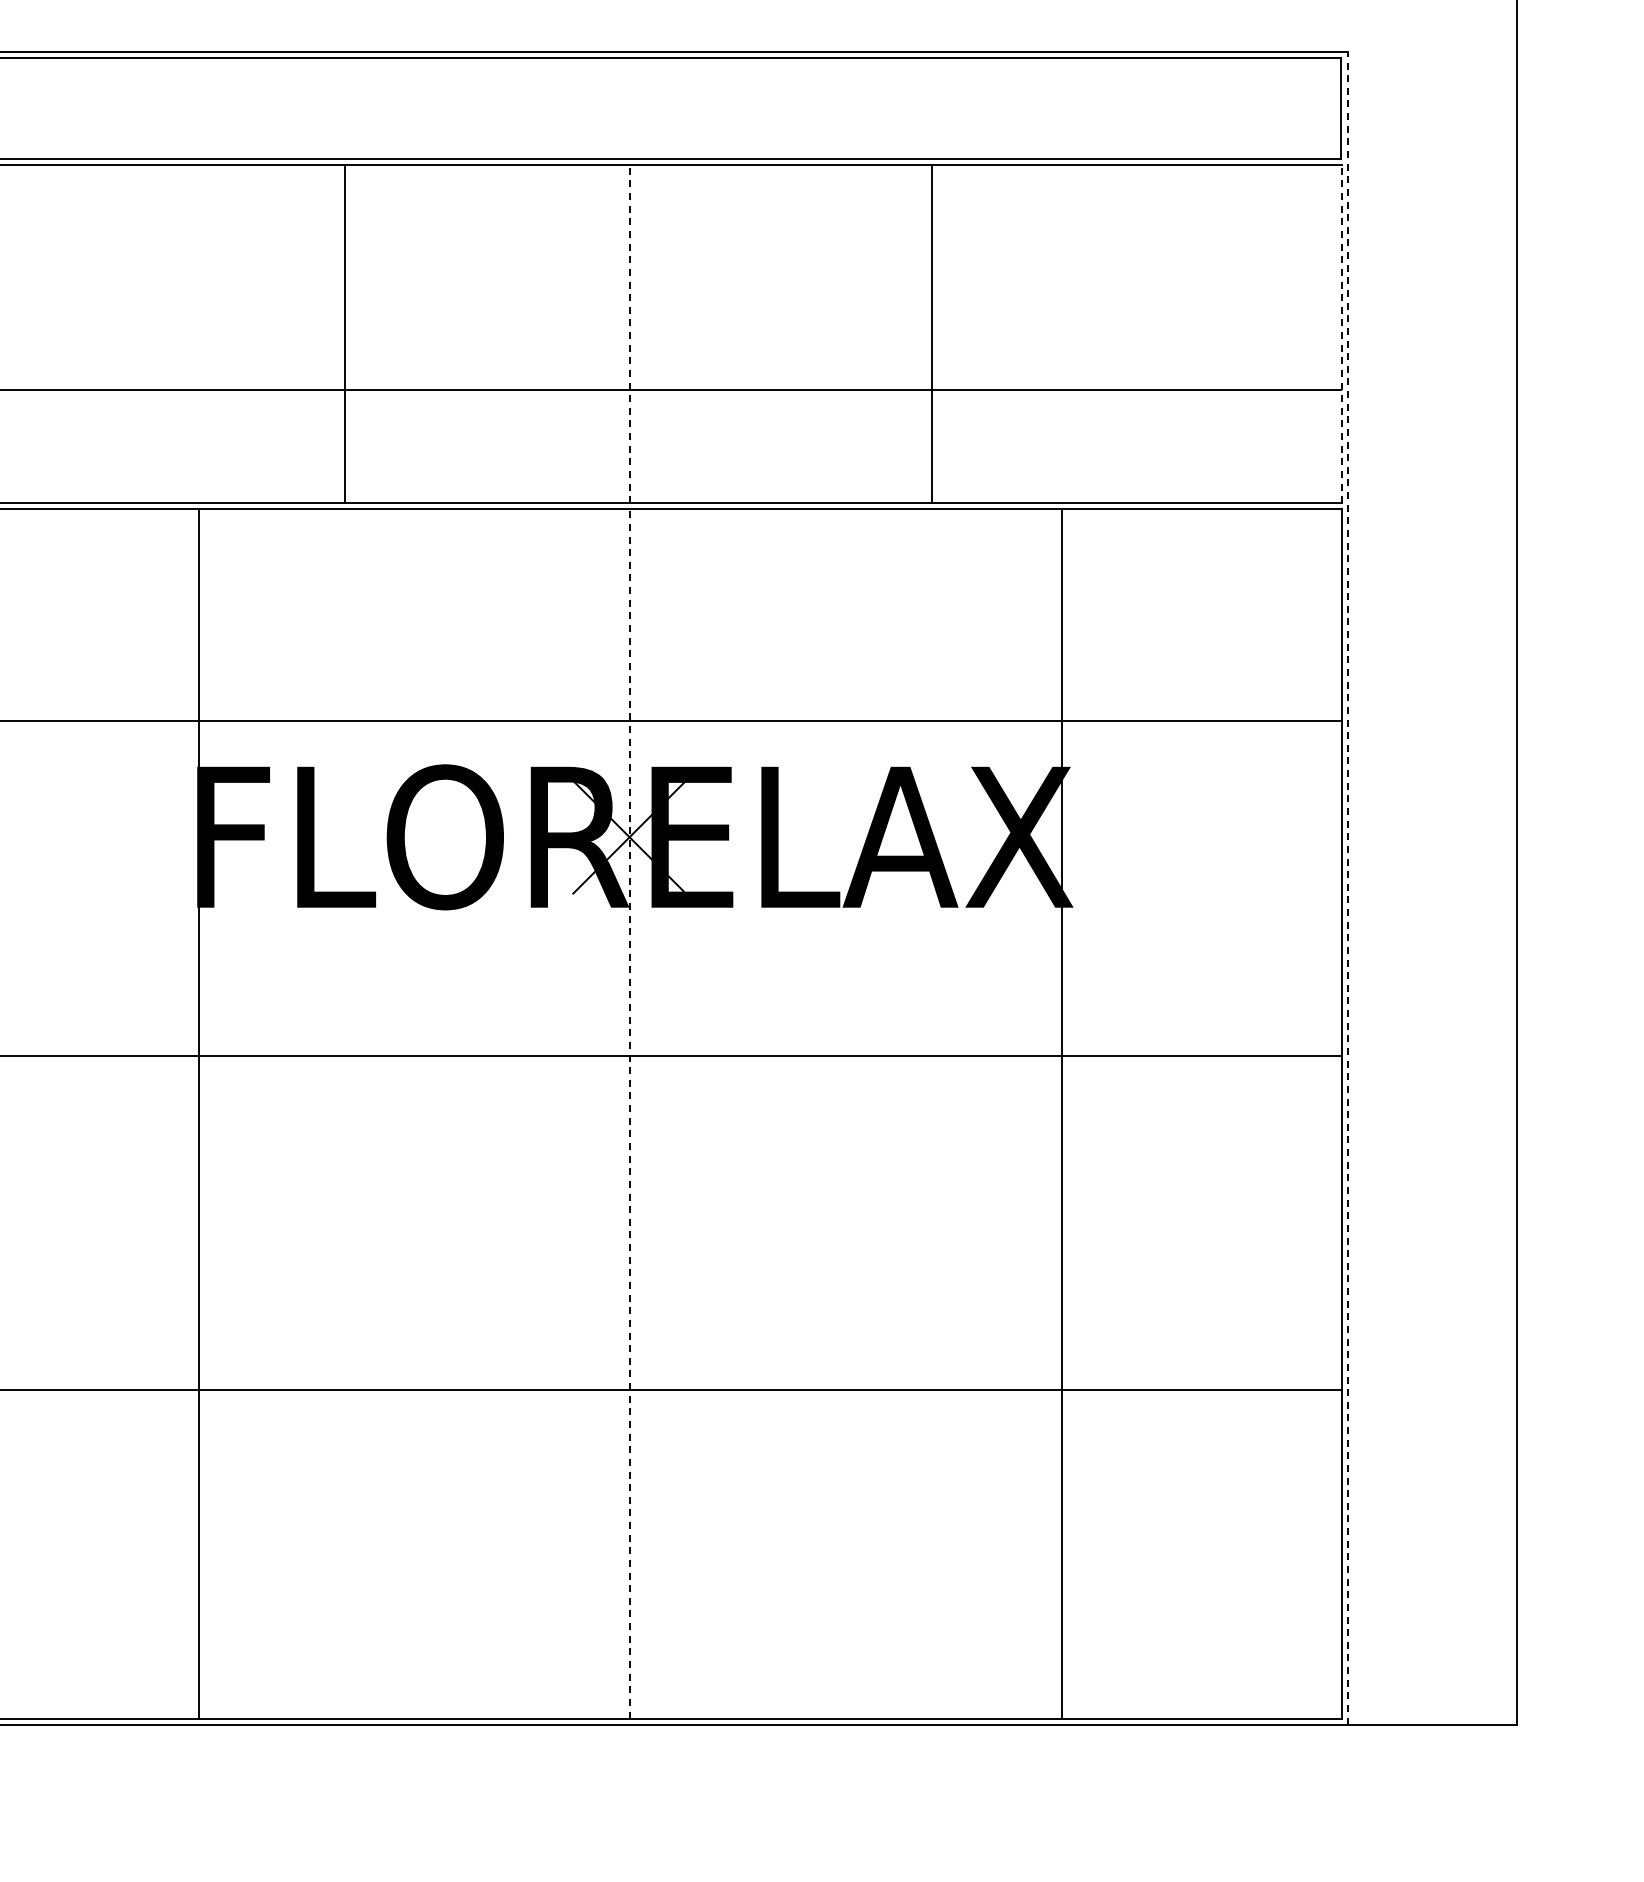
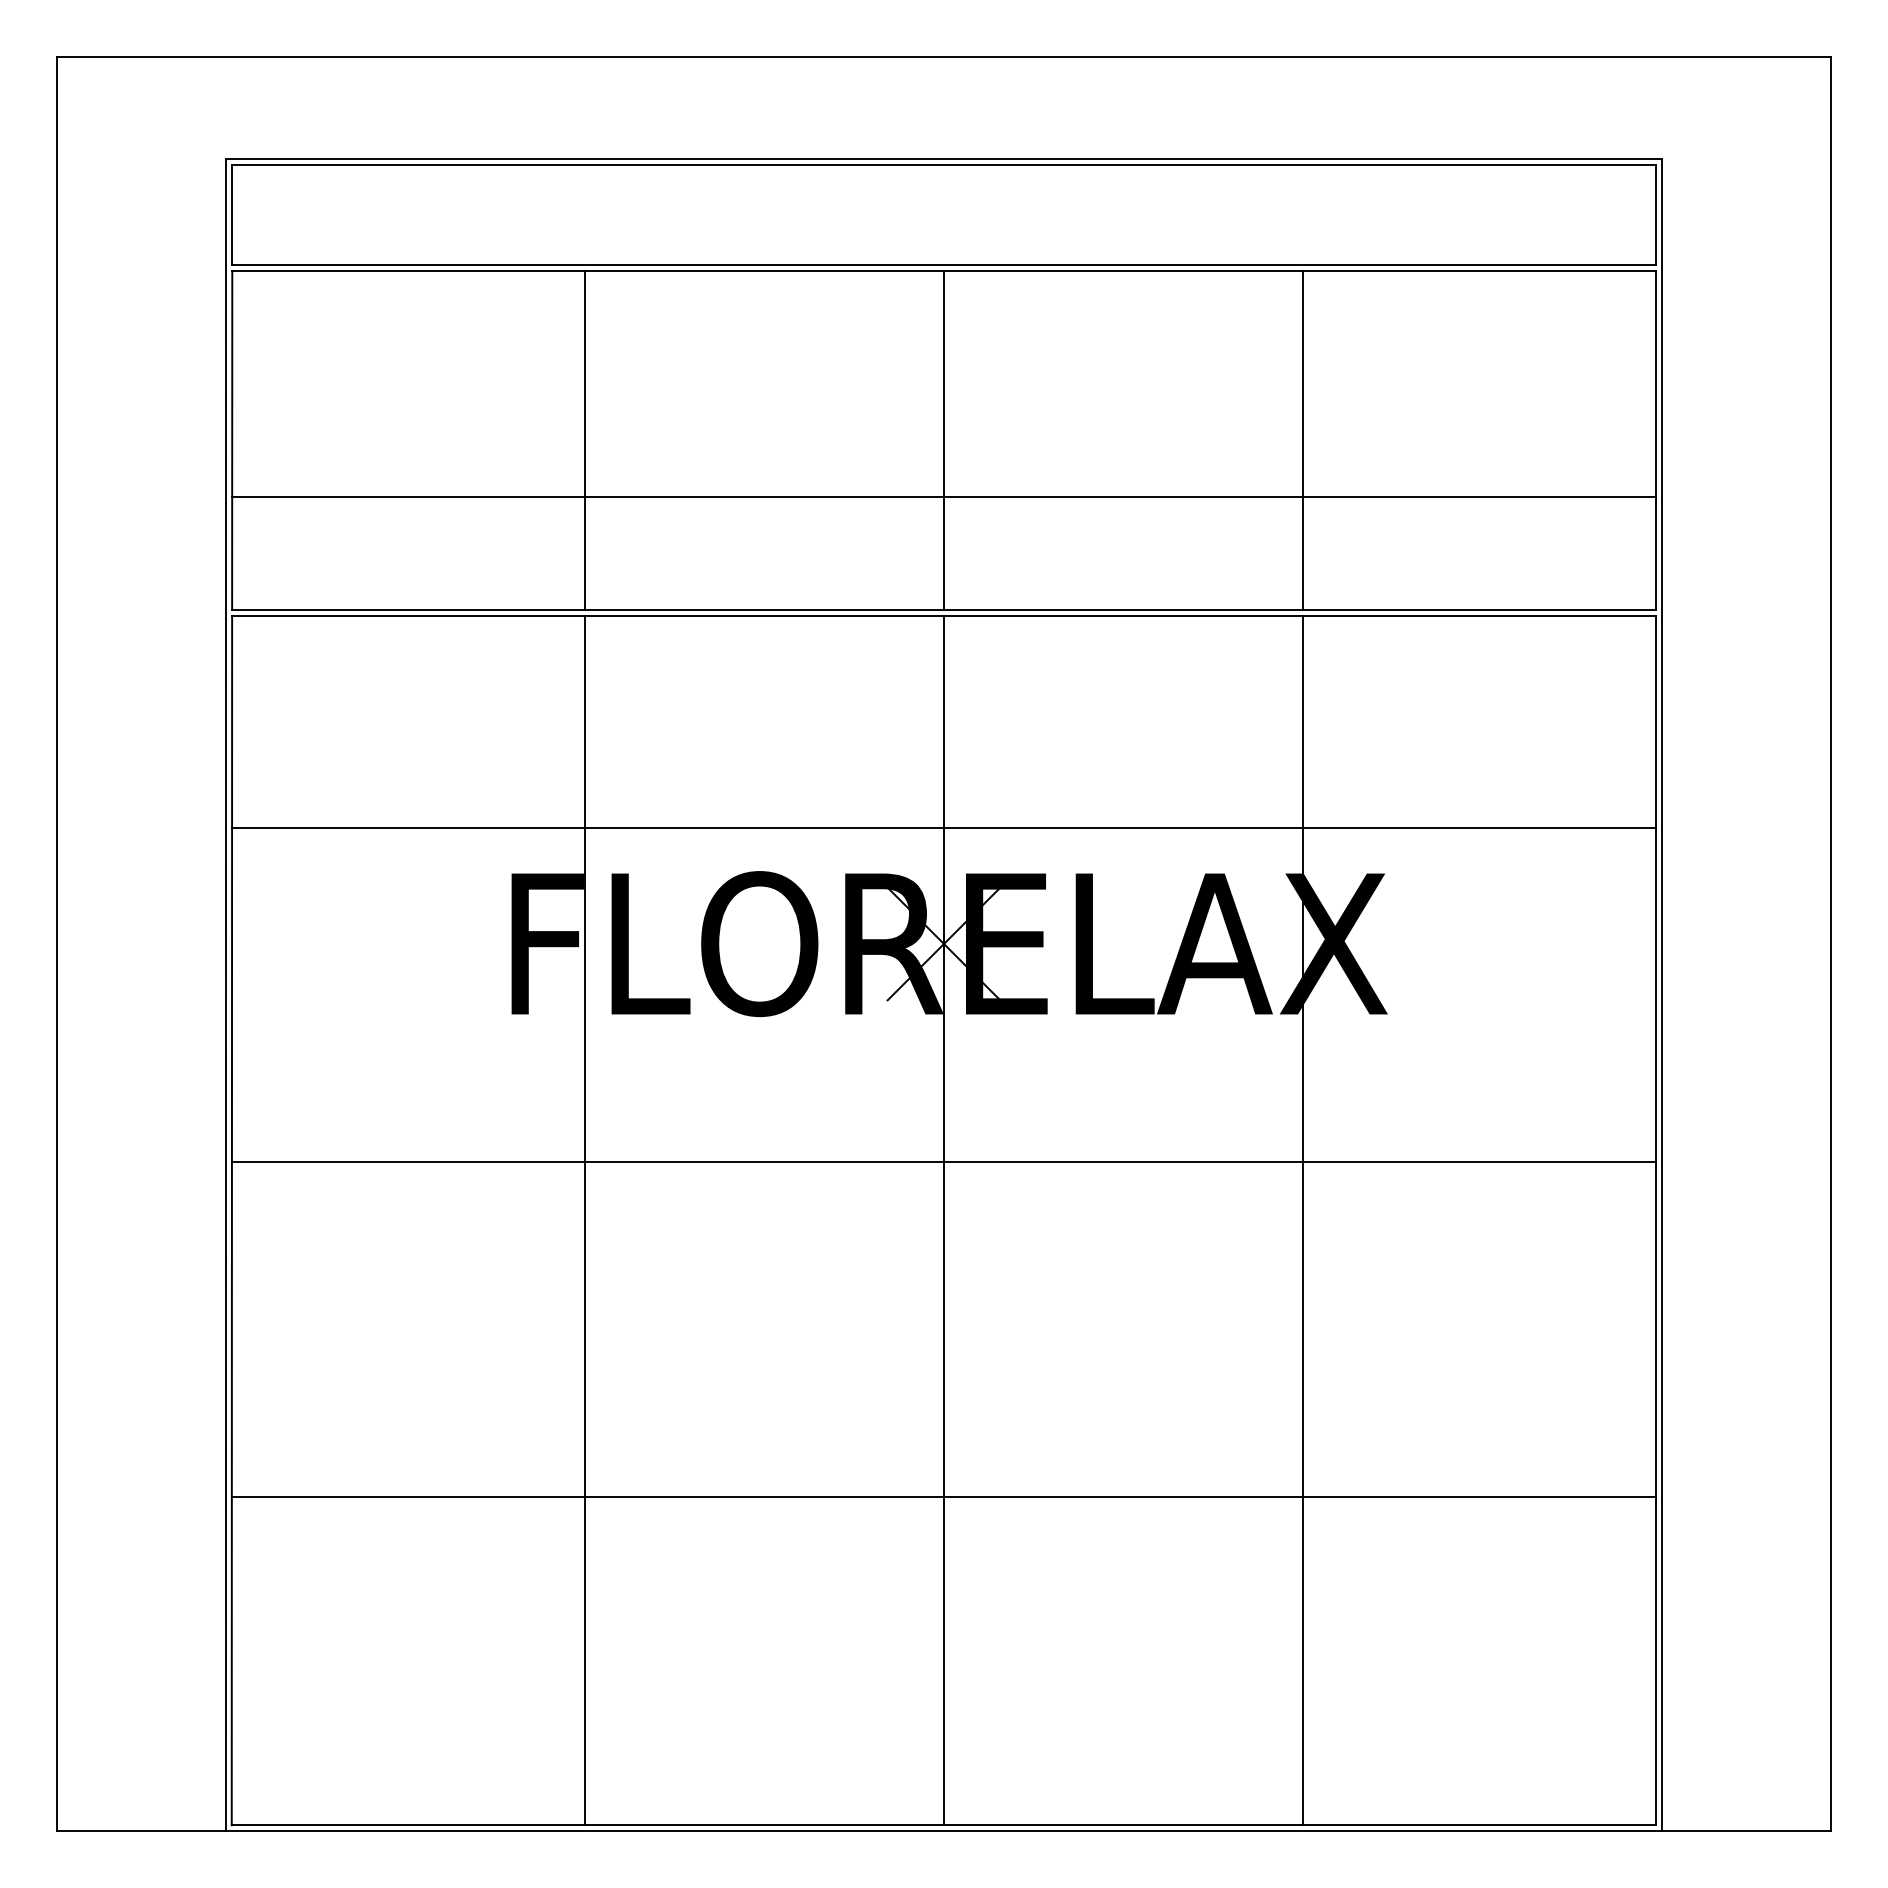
line: (345, 333) -> (584, 440), moved
line: (630, 333) -> (944, 440), dashed -> solid
line: (932, 333) -> (1303, 440), moved
line: (1342, 333) -> (1656, 440), dashed -> solid
line: (1348, 887) -> (1662, 994), dashed -> solid
line: (199, 1113) -> (584, 1220), moved
line: (630, 1113) -> (944, 1220), dashed -> solid
line: (1062, 1113) -> (1303, 1220), moved

